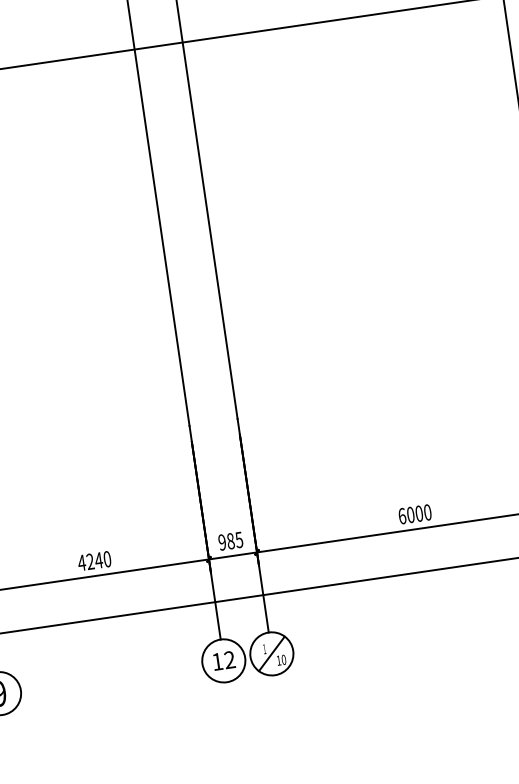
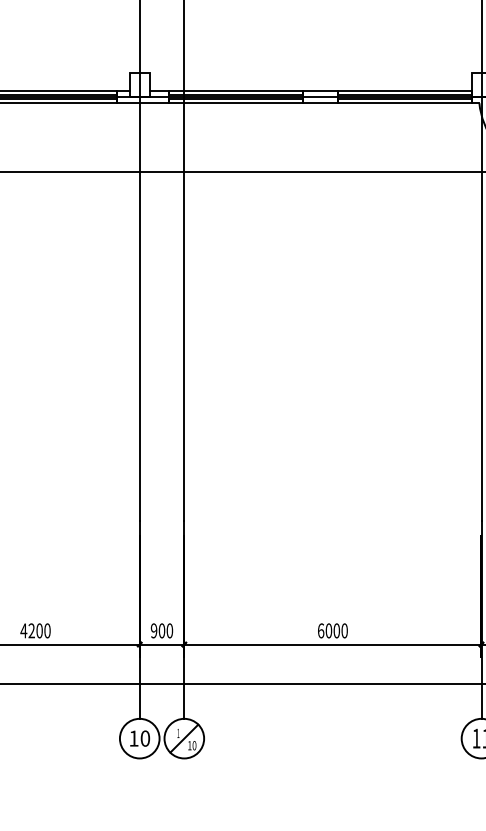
text: (234, 540) -> (165, 630), 985 -> 900
text: (98, 560) -> (39, 630), 4240 -> 4200
text: (229, 659) -> (145, 738), 12 -> 10

